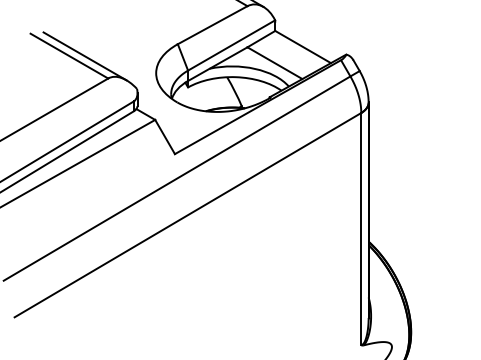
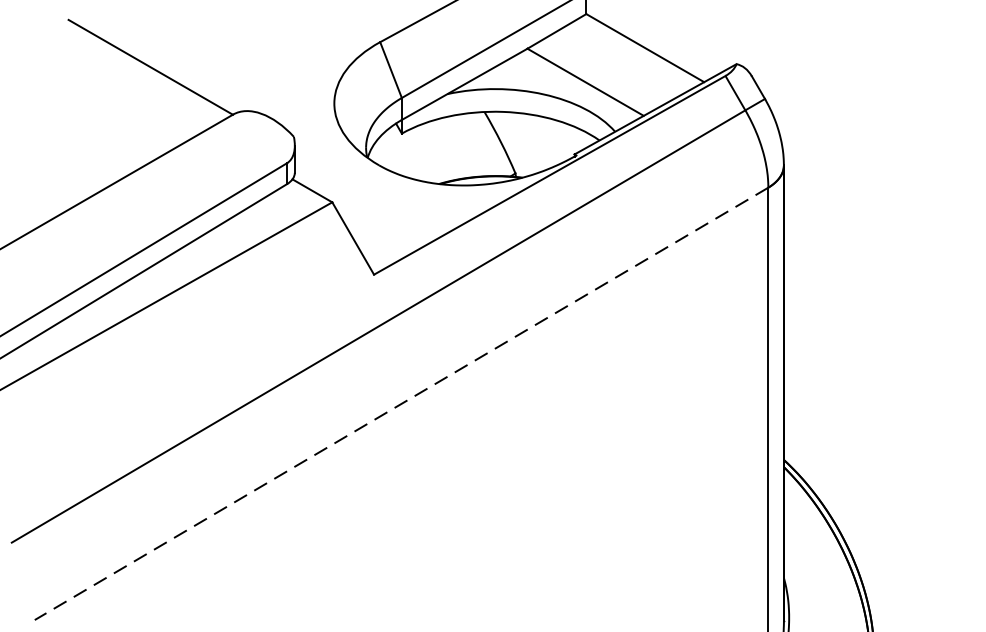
line: (84, 56) -> (182, 68), removed
line: (187, 215) -> (400, 404), solid -> dashed

